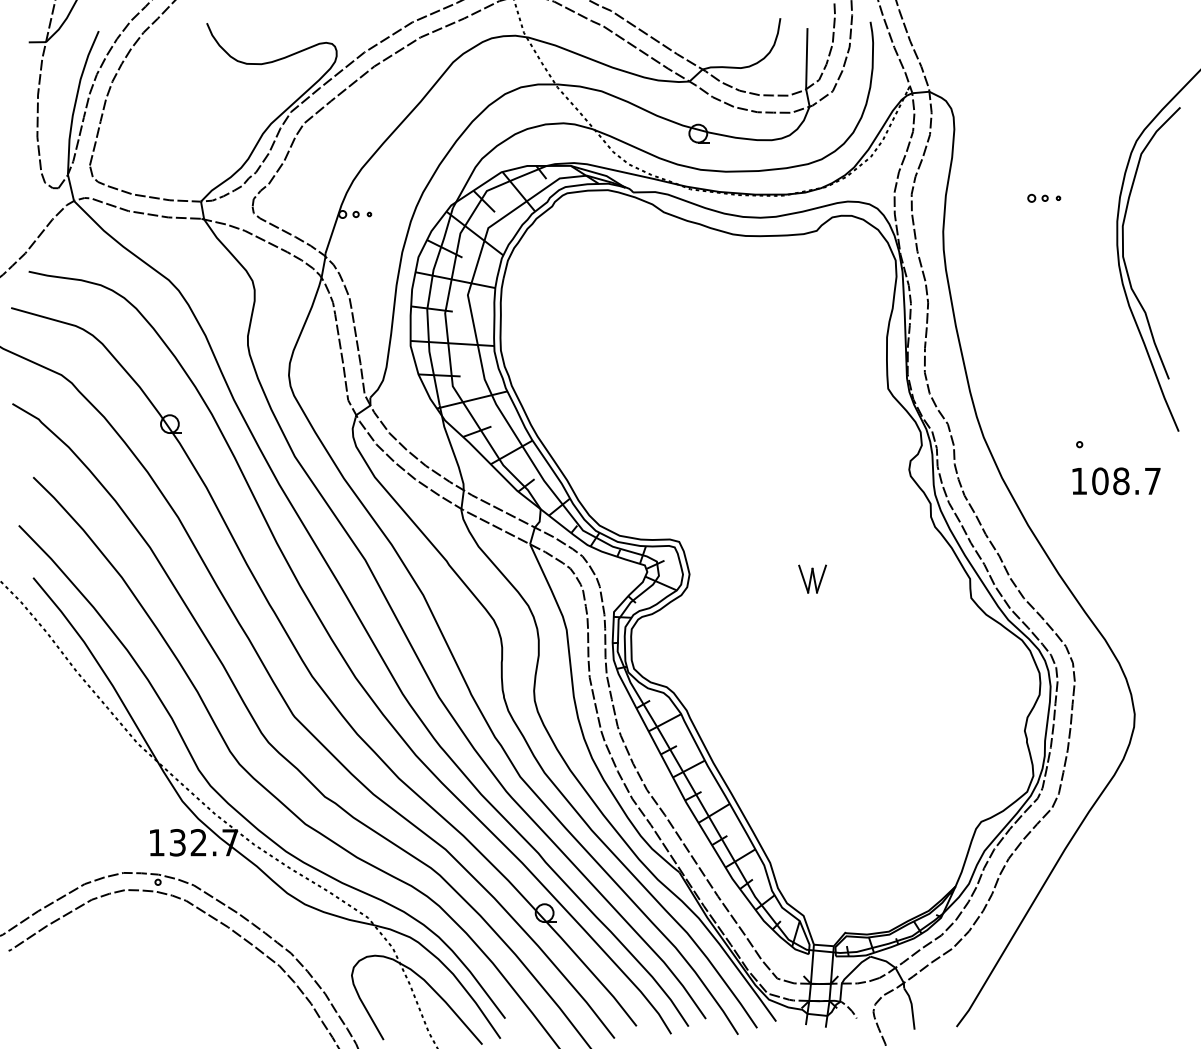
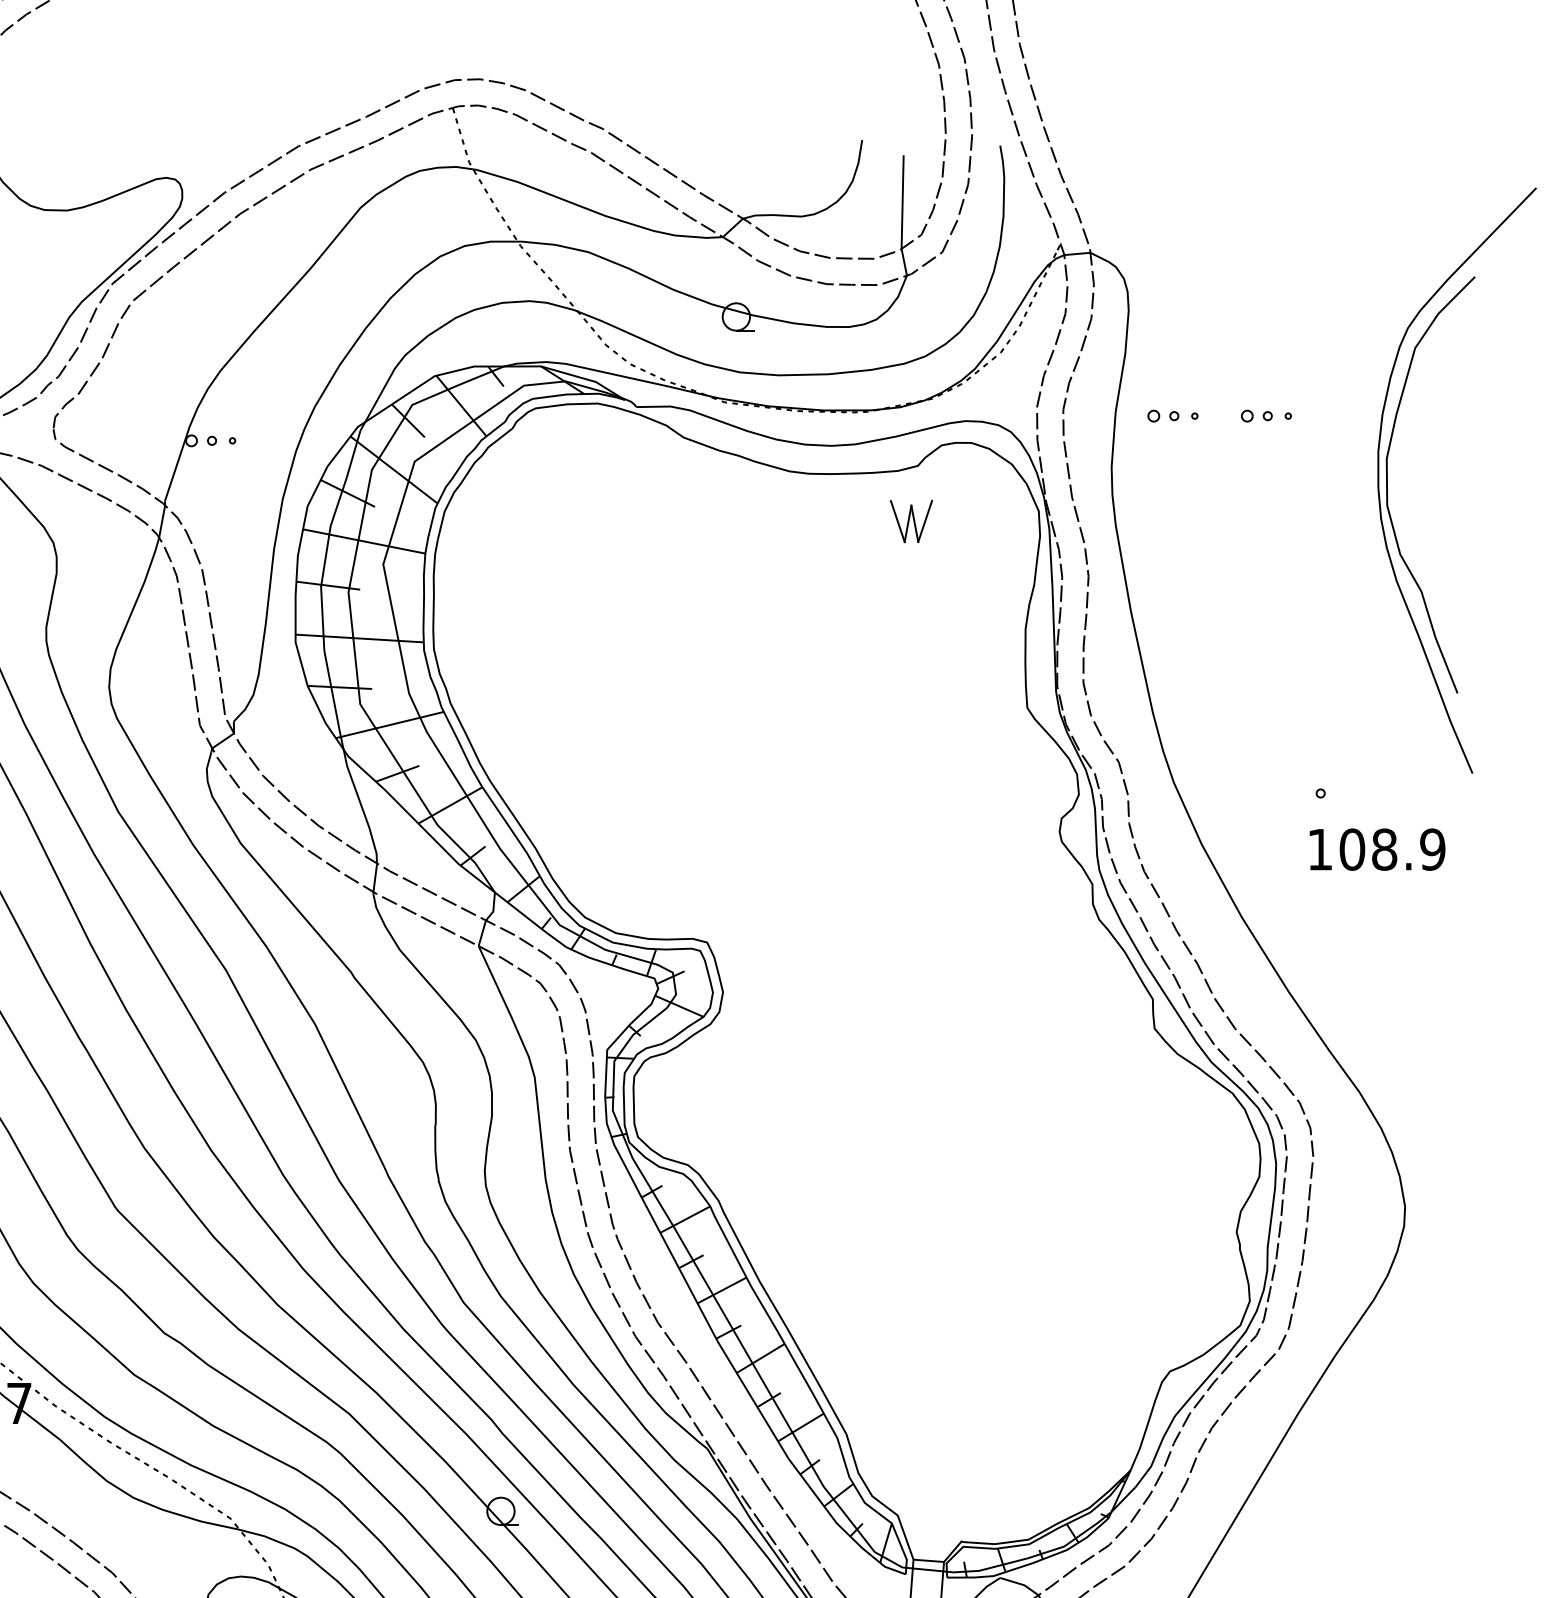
part: (983, 197) -> (1173, 414), added
text: (1152, 481) -> (1432, 849), 108.7 -> 108.9
part: (812, 578) -> (911, 520), moved

